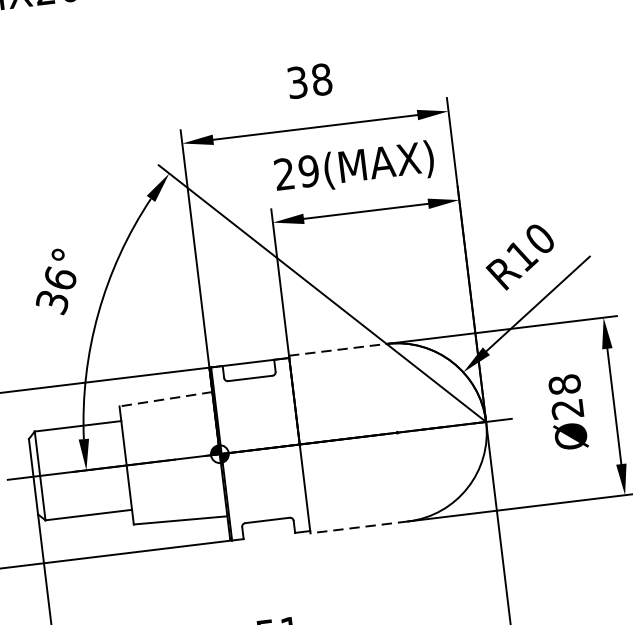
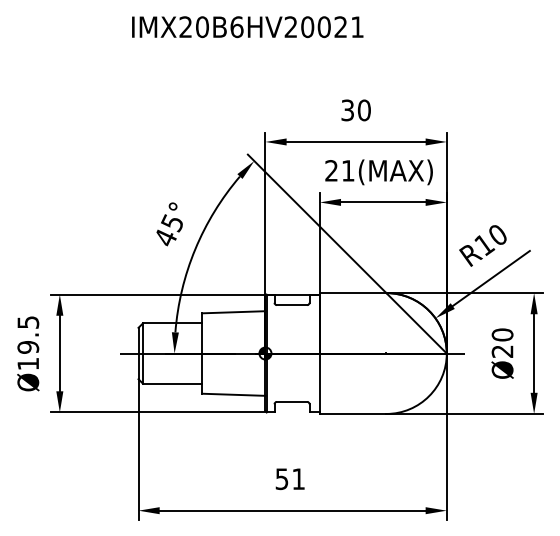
text: (320, 78) -> (363, 109), 38 -> 30
text: (307, 170) -> (347, 170), 29(MAX) -> 21(MAX)
text: (55, 290) -> (168, 230), 36° -> 45°
line: (338, 350) -> (353, 293), dashed -> solid
text: (564, 384) -> (502, 334), Ø28 -> Ø20
line: (165, 399) -> (233, 312), dashed -> solid
line: (358, 526) -> (352, 413), dashed -> solid

